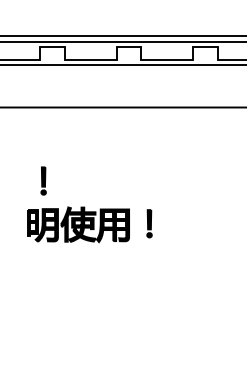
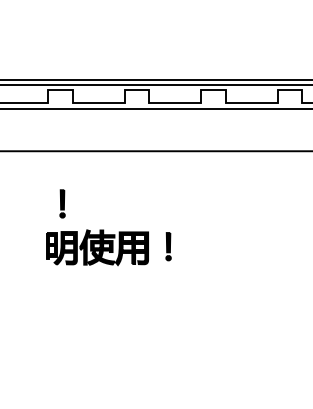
part: (89, 204) -> (108, 227), moved

